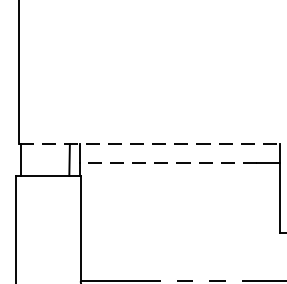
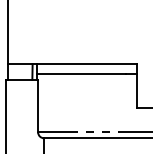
line: (150, 145) -> (72, 64), dashed -> solid
line: (168, 163) -> (81, 73), dashed -> solid

